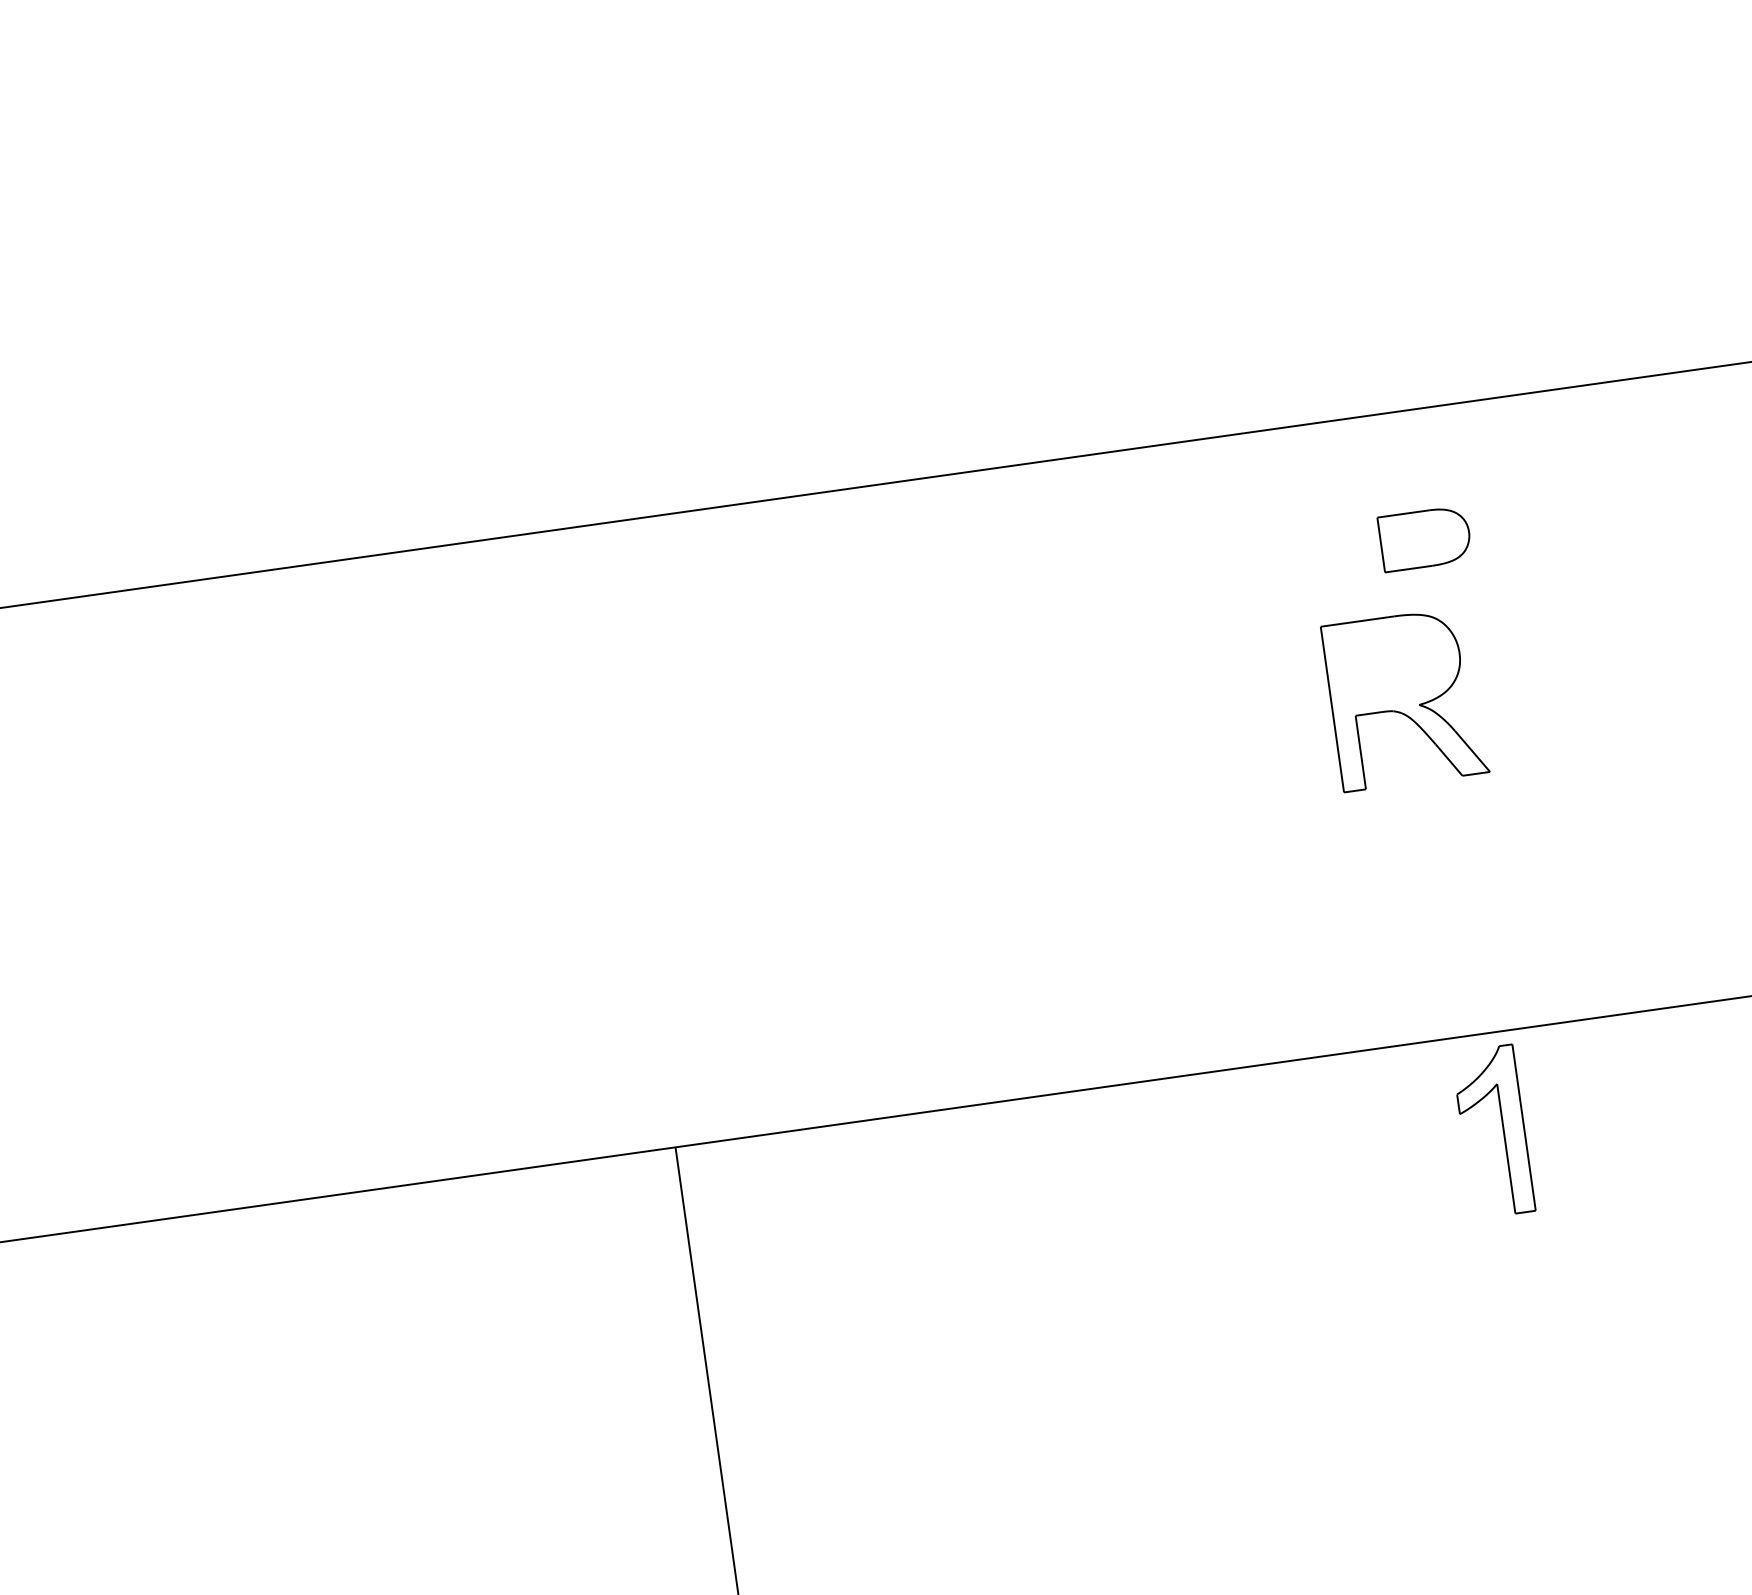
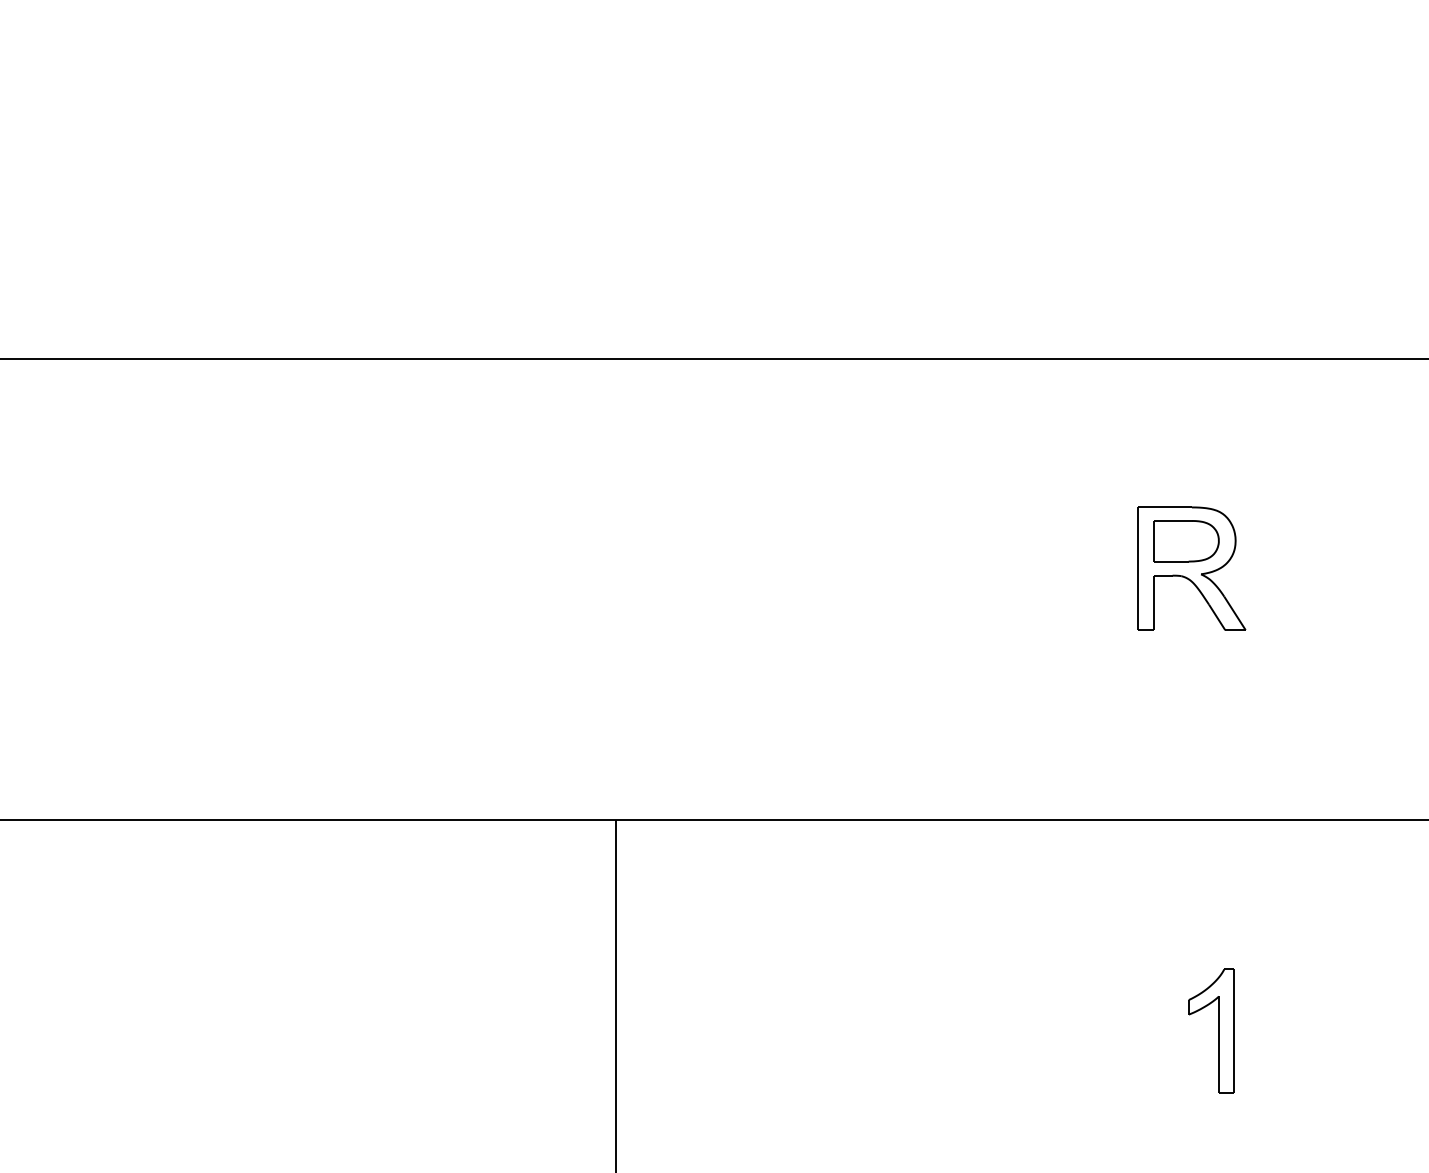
part: (1425, 539) -> (1186, 541), moved
part: (1502, 1129) -> (1218, 1030), moved

